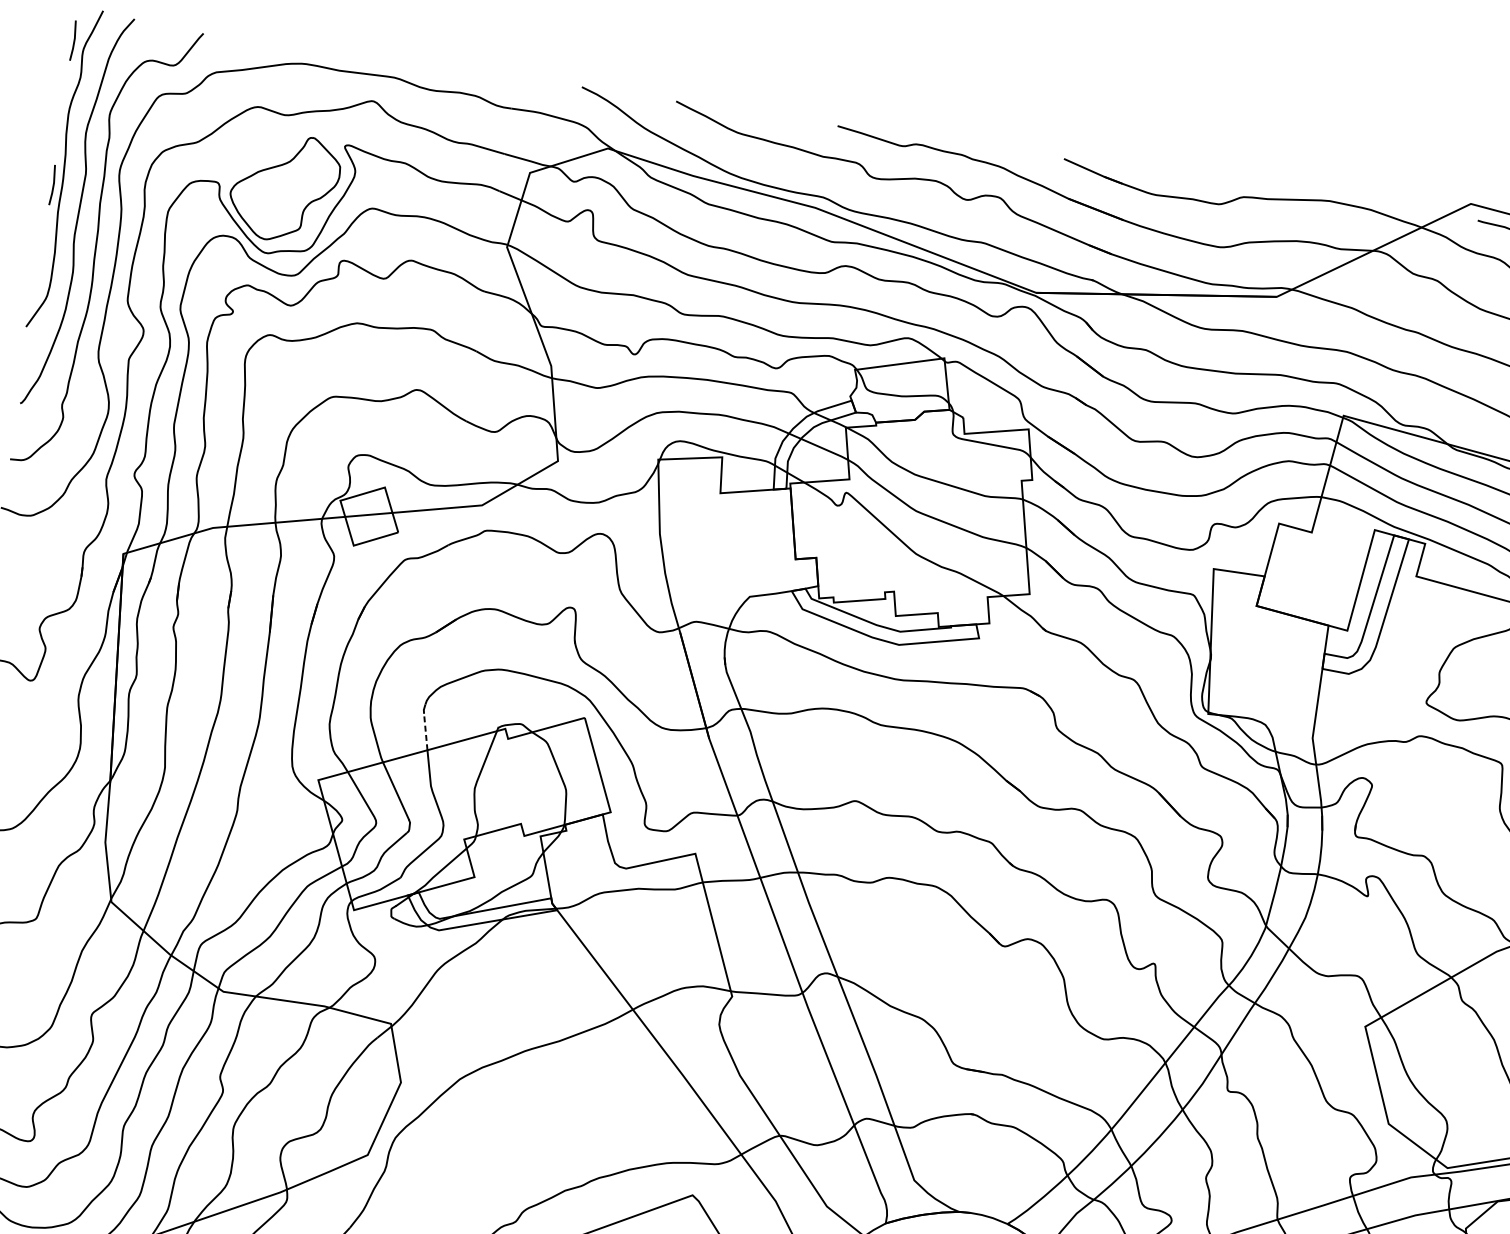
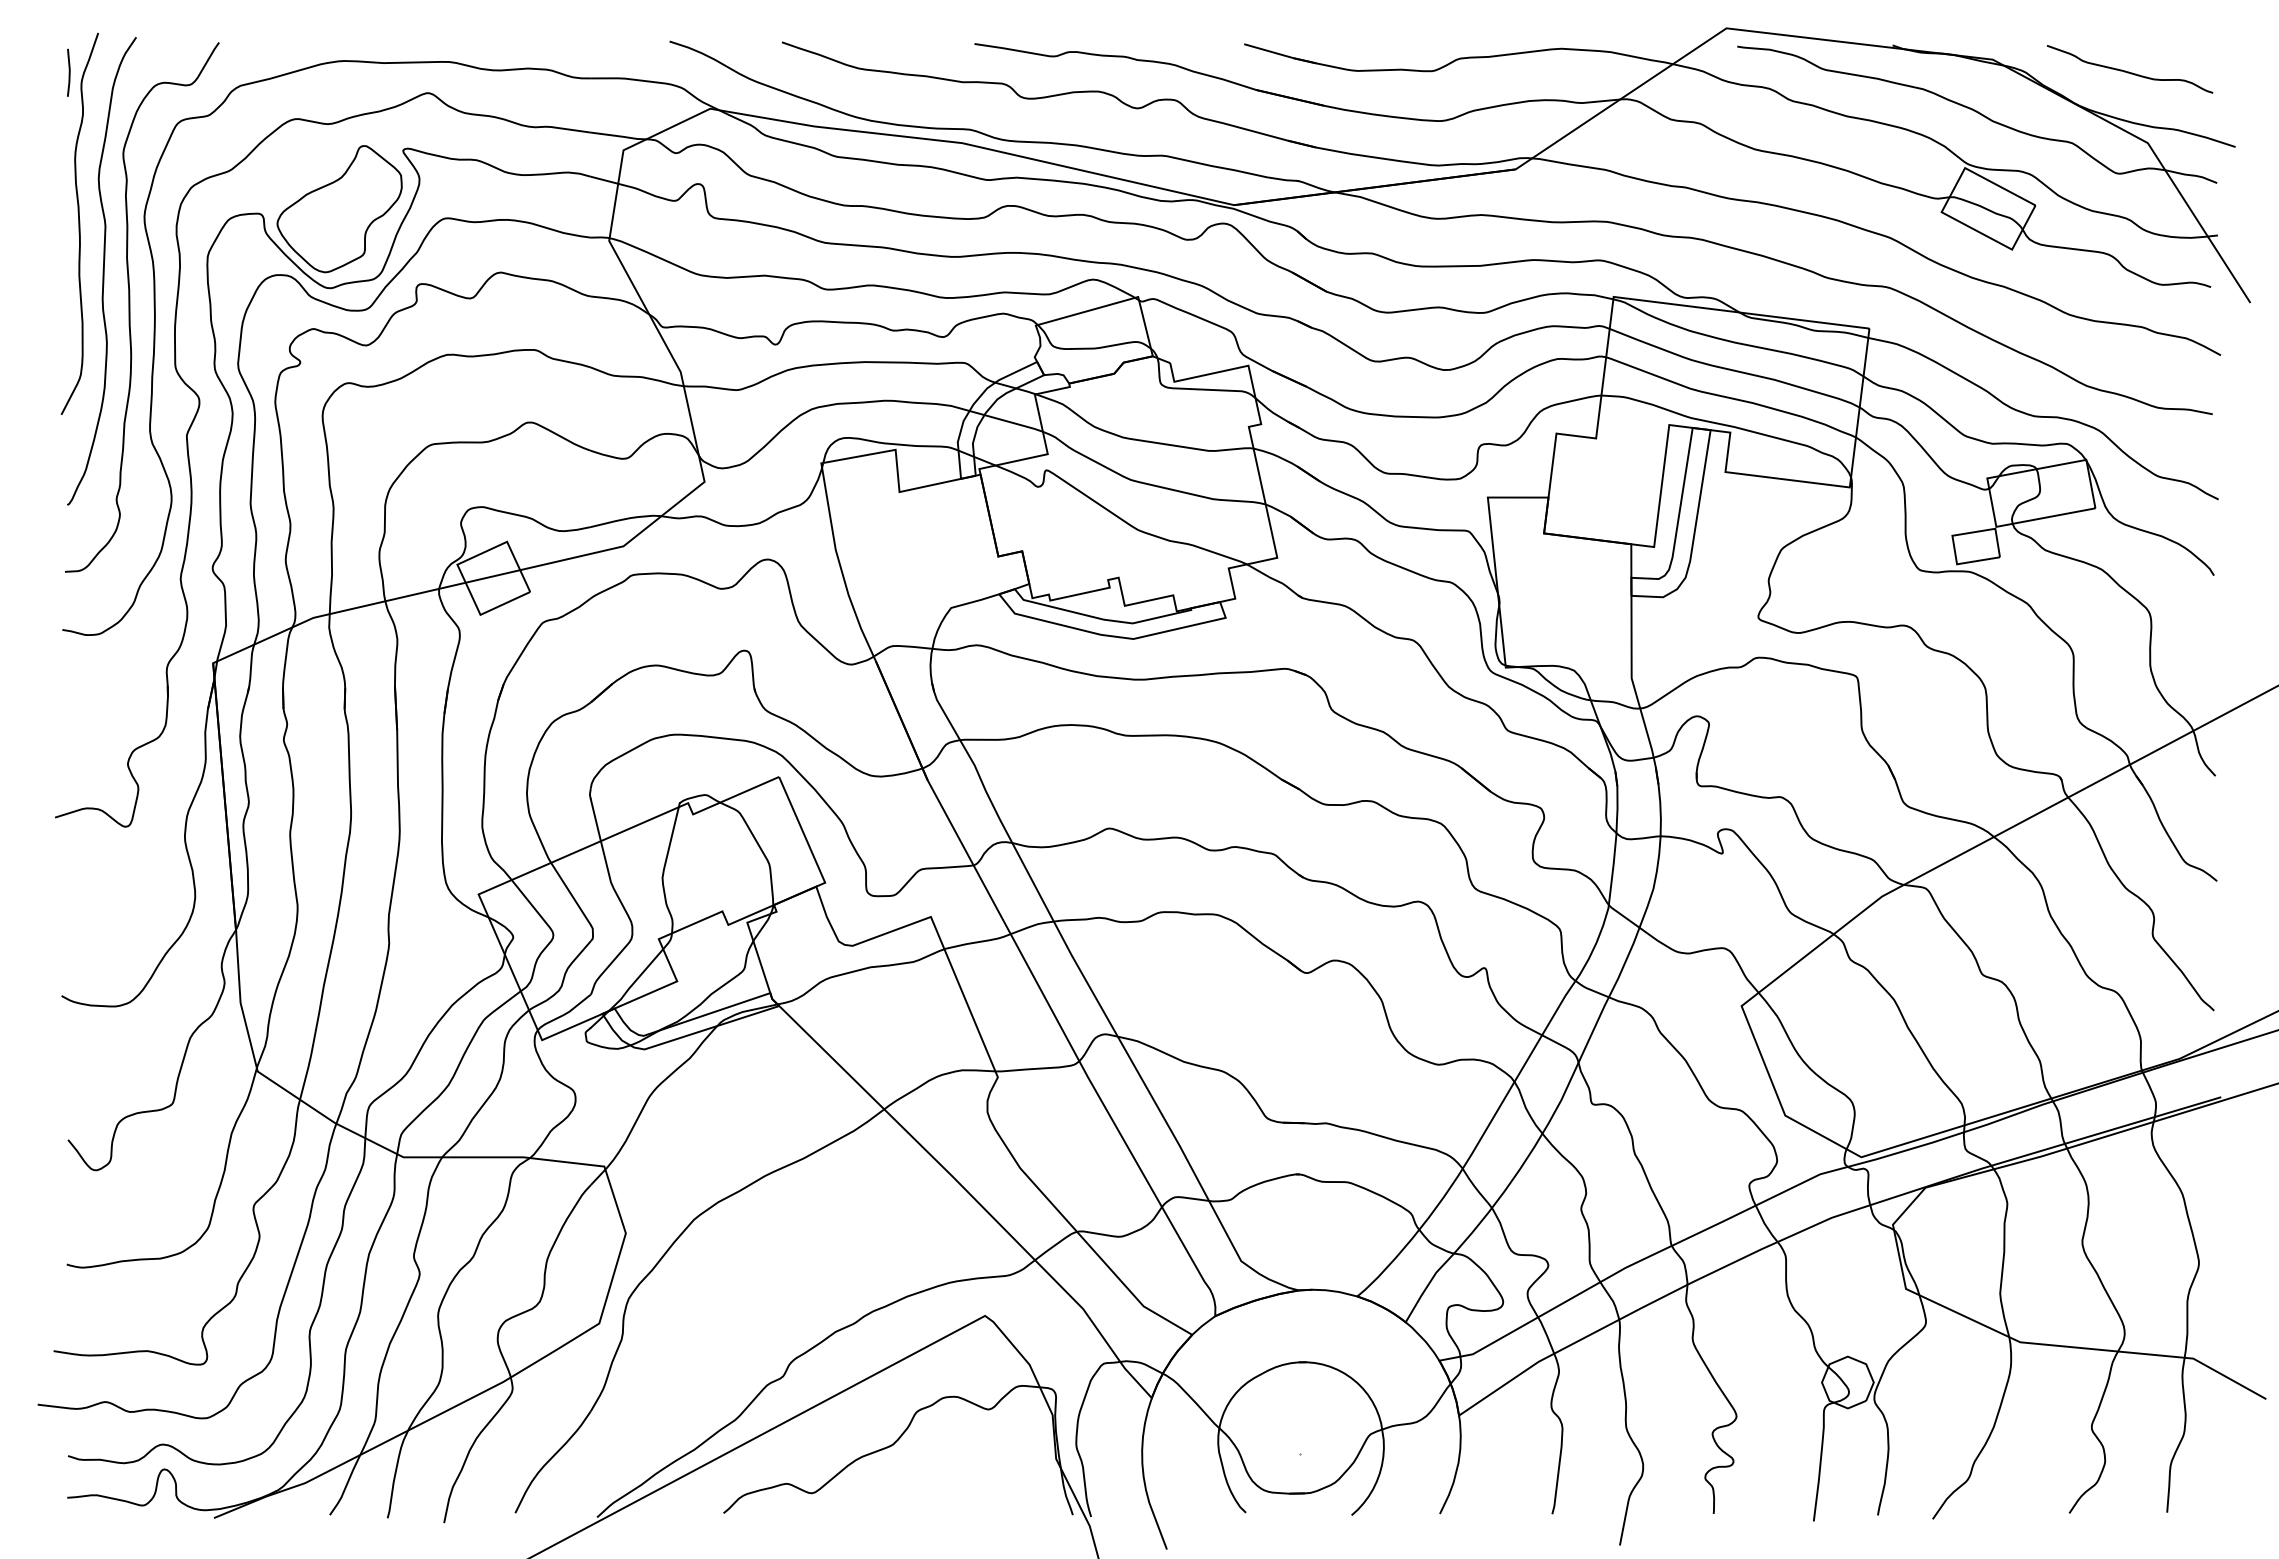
line: (52, 184) -> (68, 244), removed
line: (425, 732) -> (595, 820), dashed -> solid

